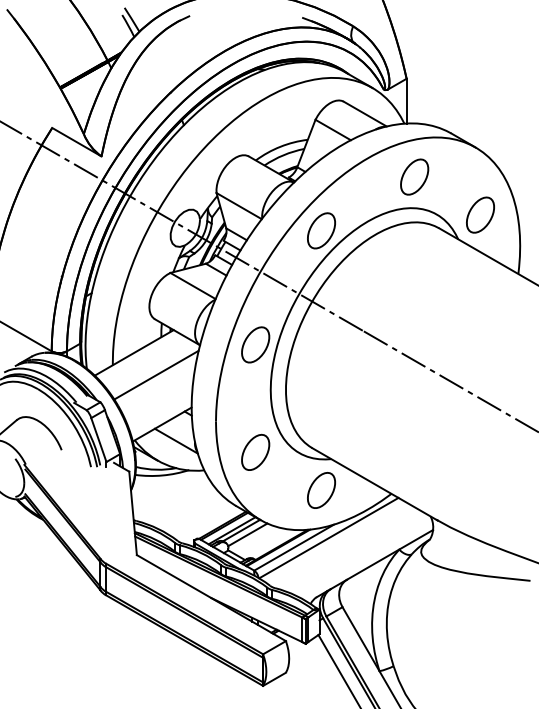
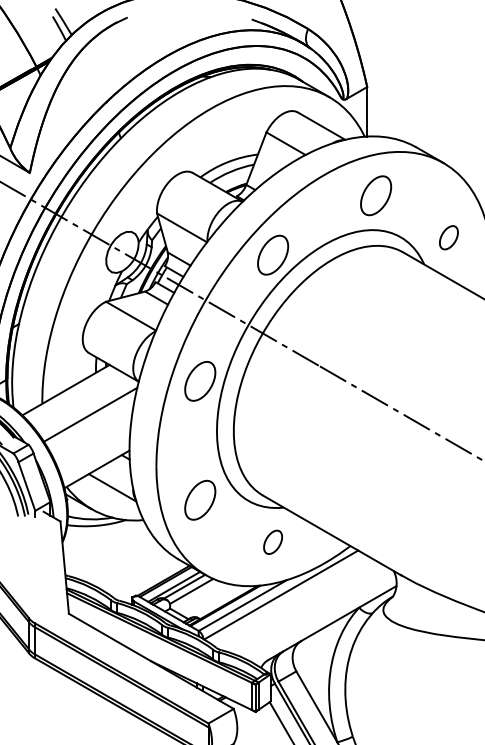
part: (480, 214) -> (448, 237), size x0.6
part: (321, 490) -> (273, 542), size x0.6

